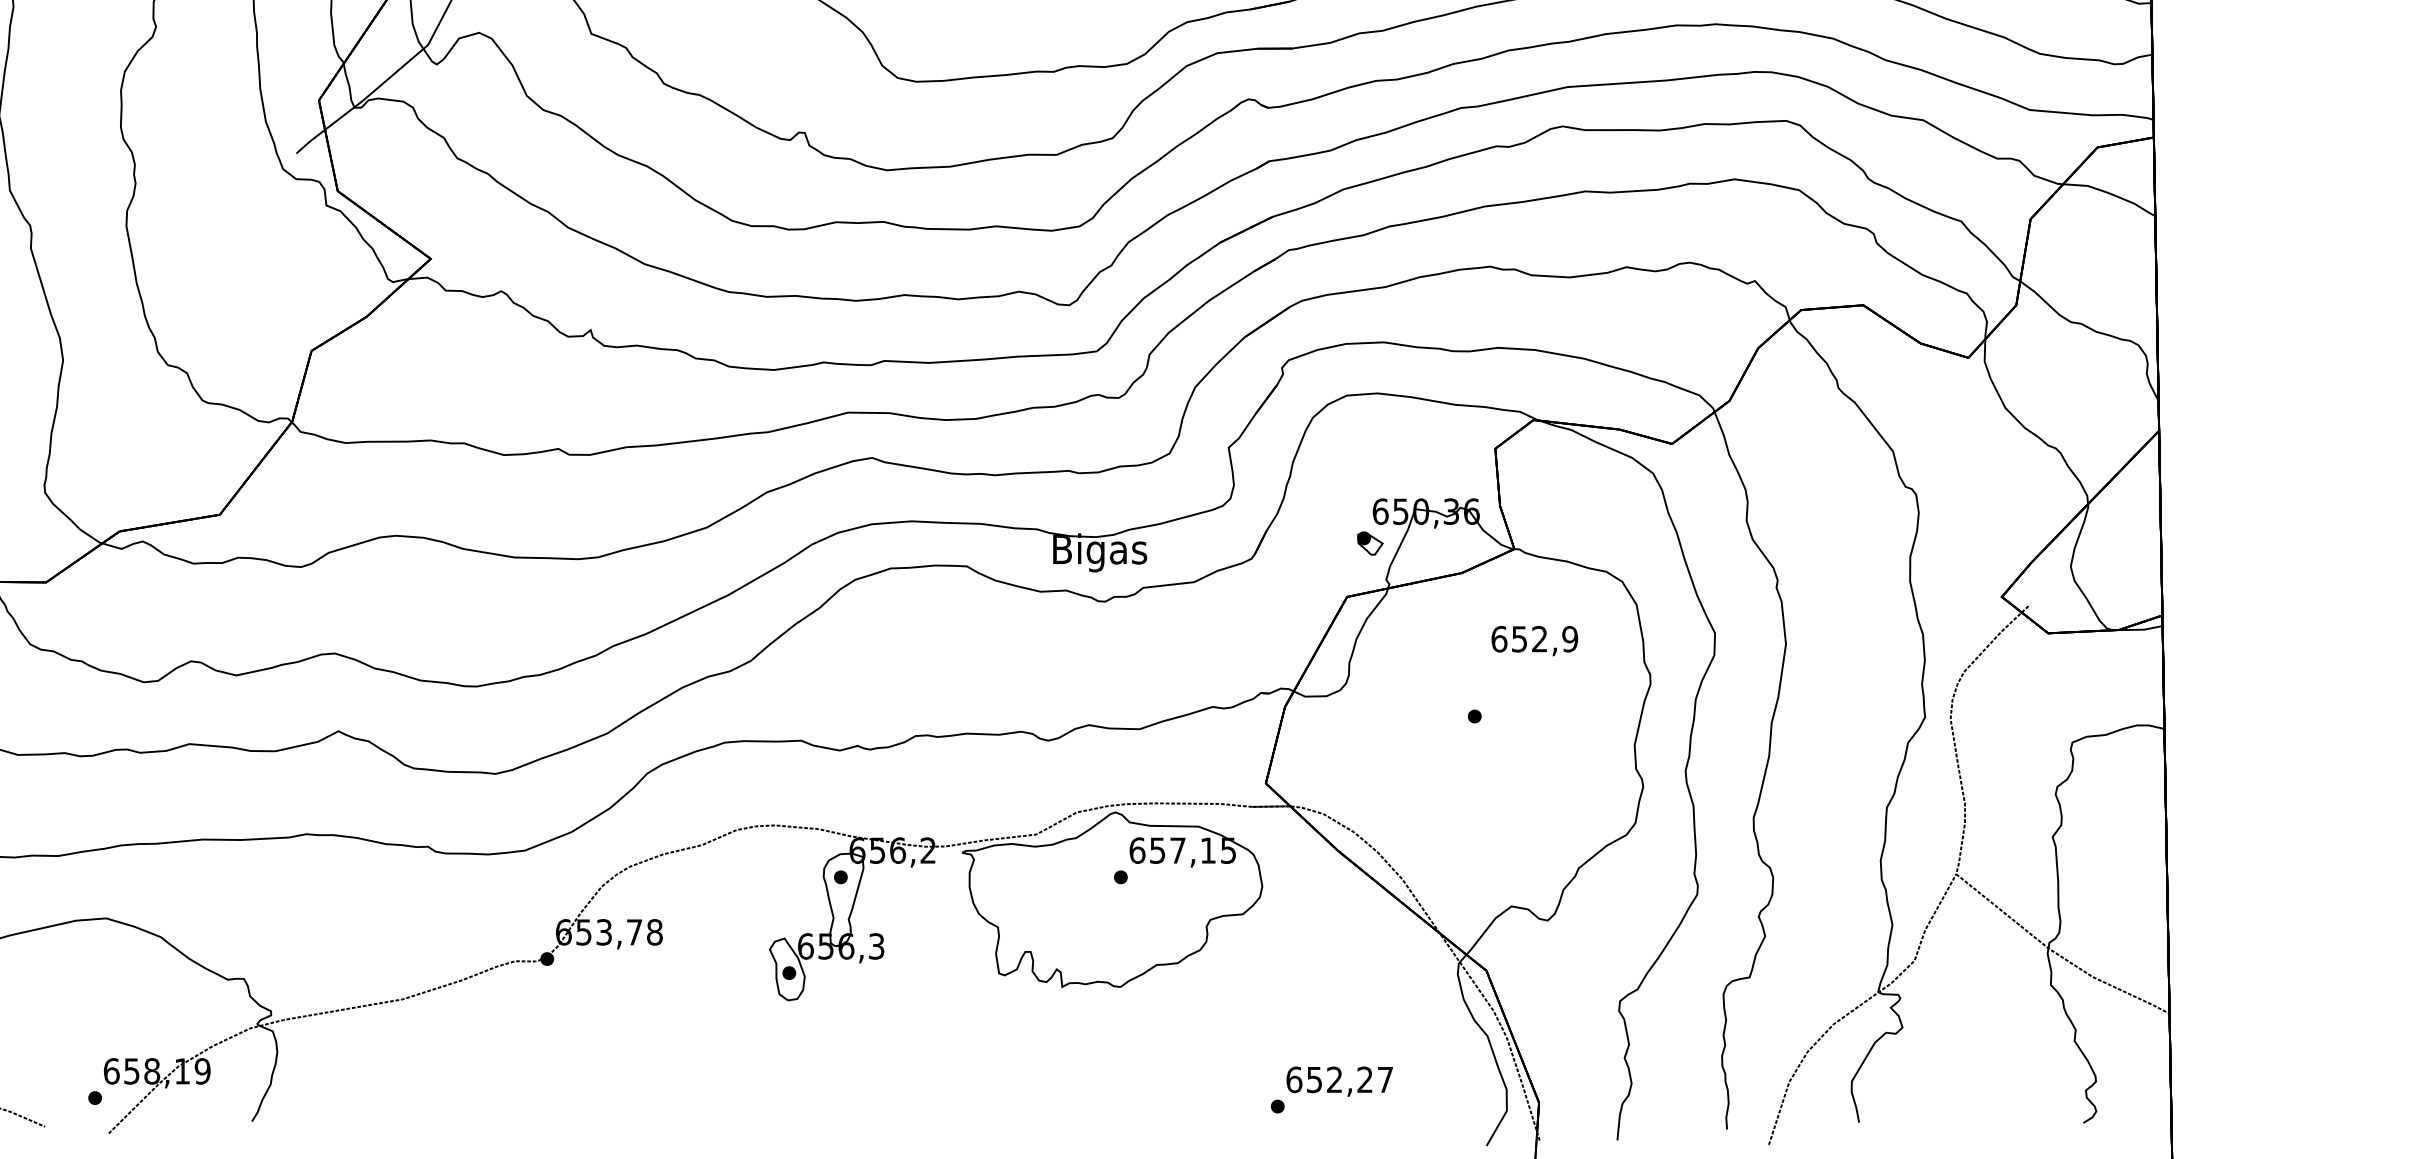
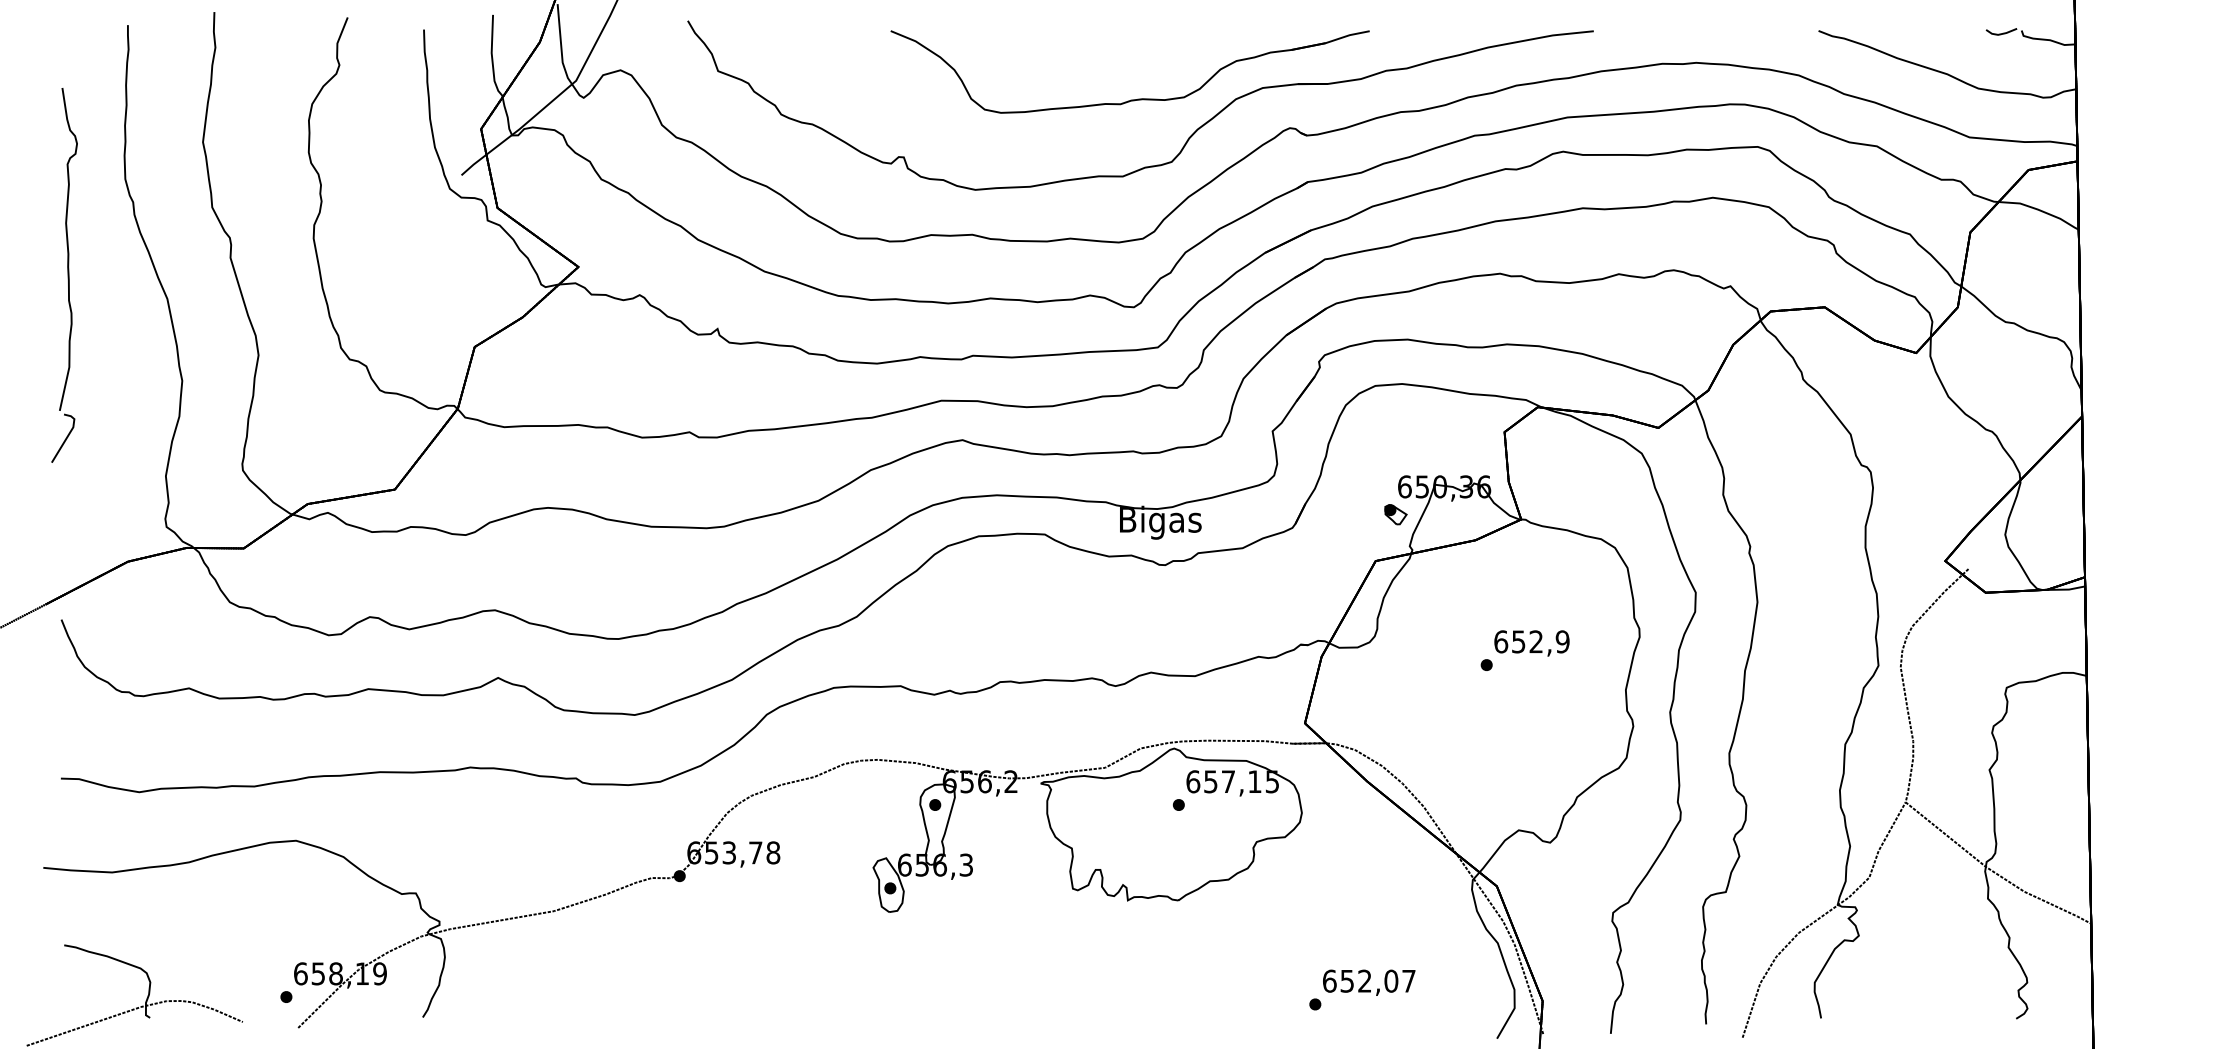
text: (1534, 641) -> (1531, 643), moved
text: (1365, 1079) -> (1391, 980), 652,27 -> 652,07

